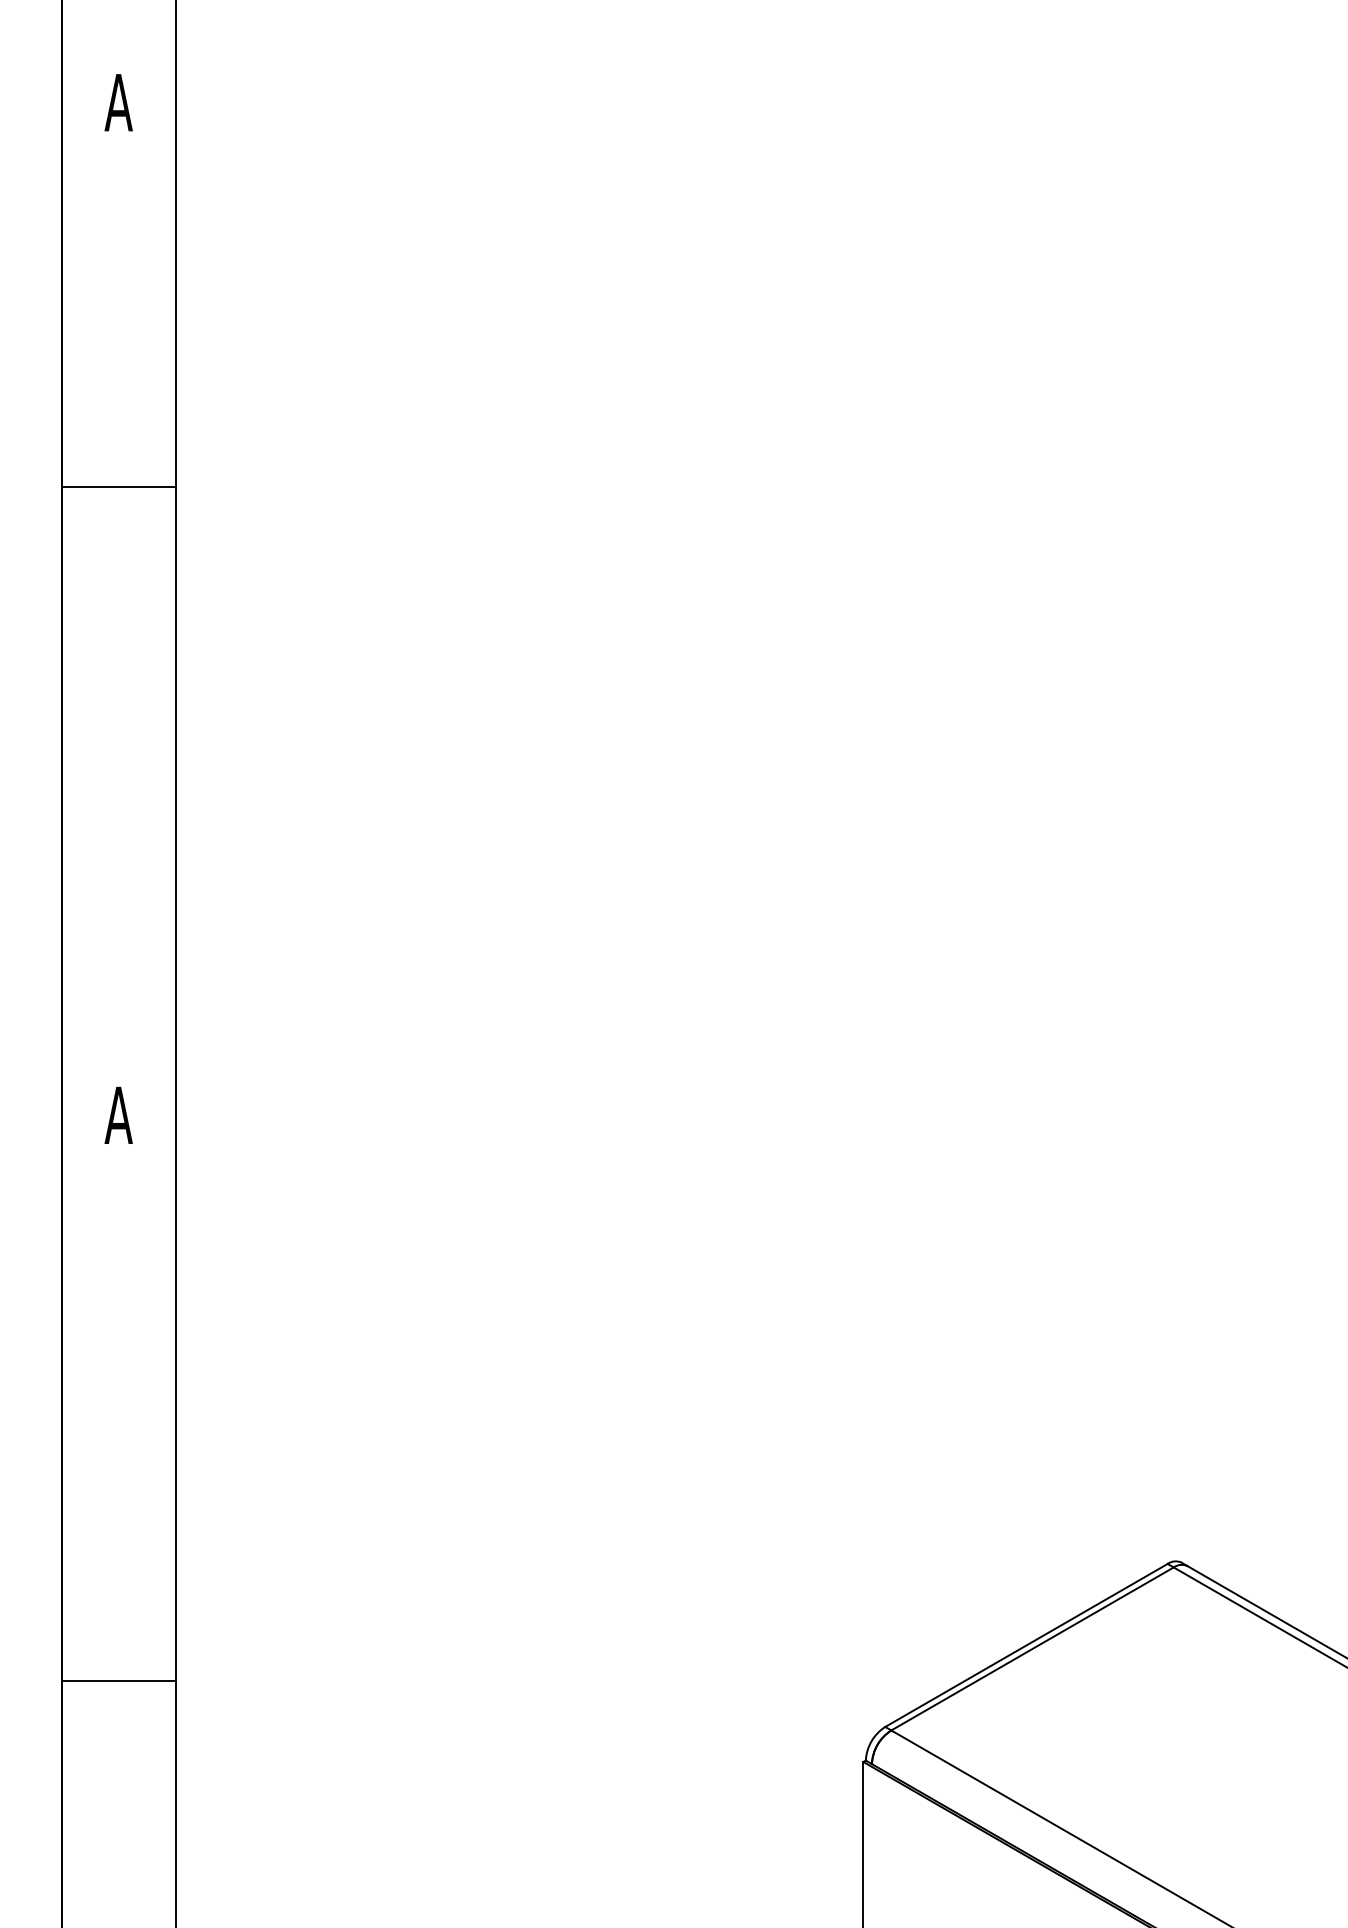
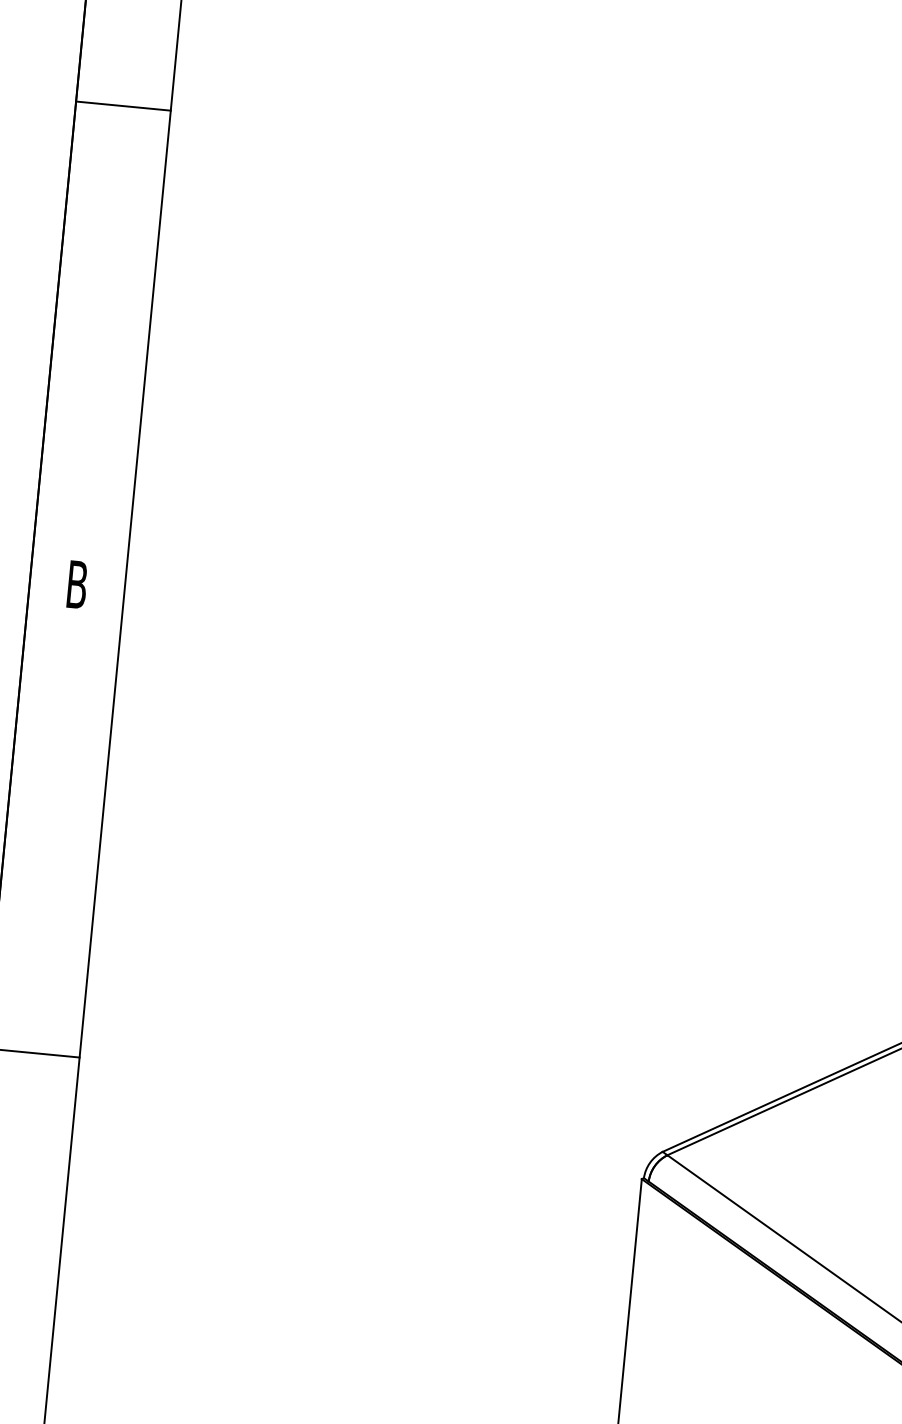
line: (118, 486) -> (123, 105), moved
text: (118, 1114) -> (77, 583), A -> B

